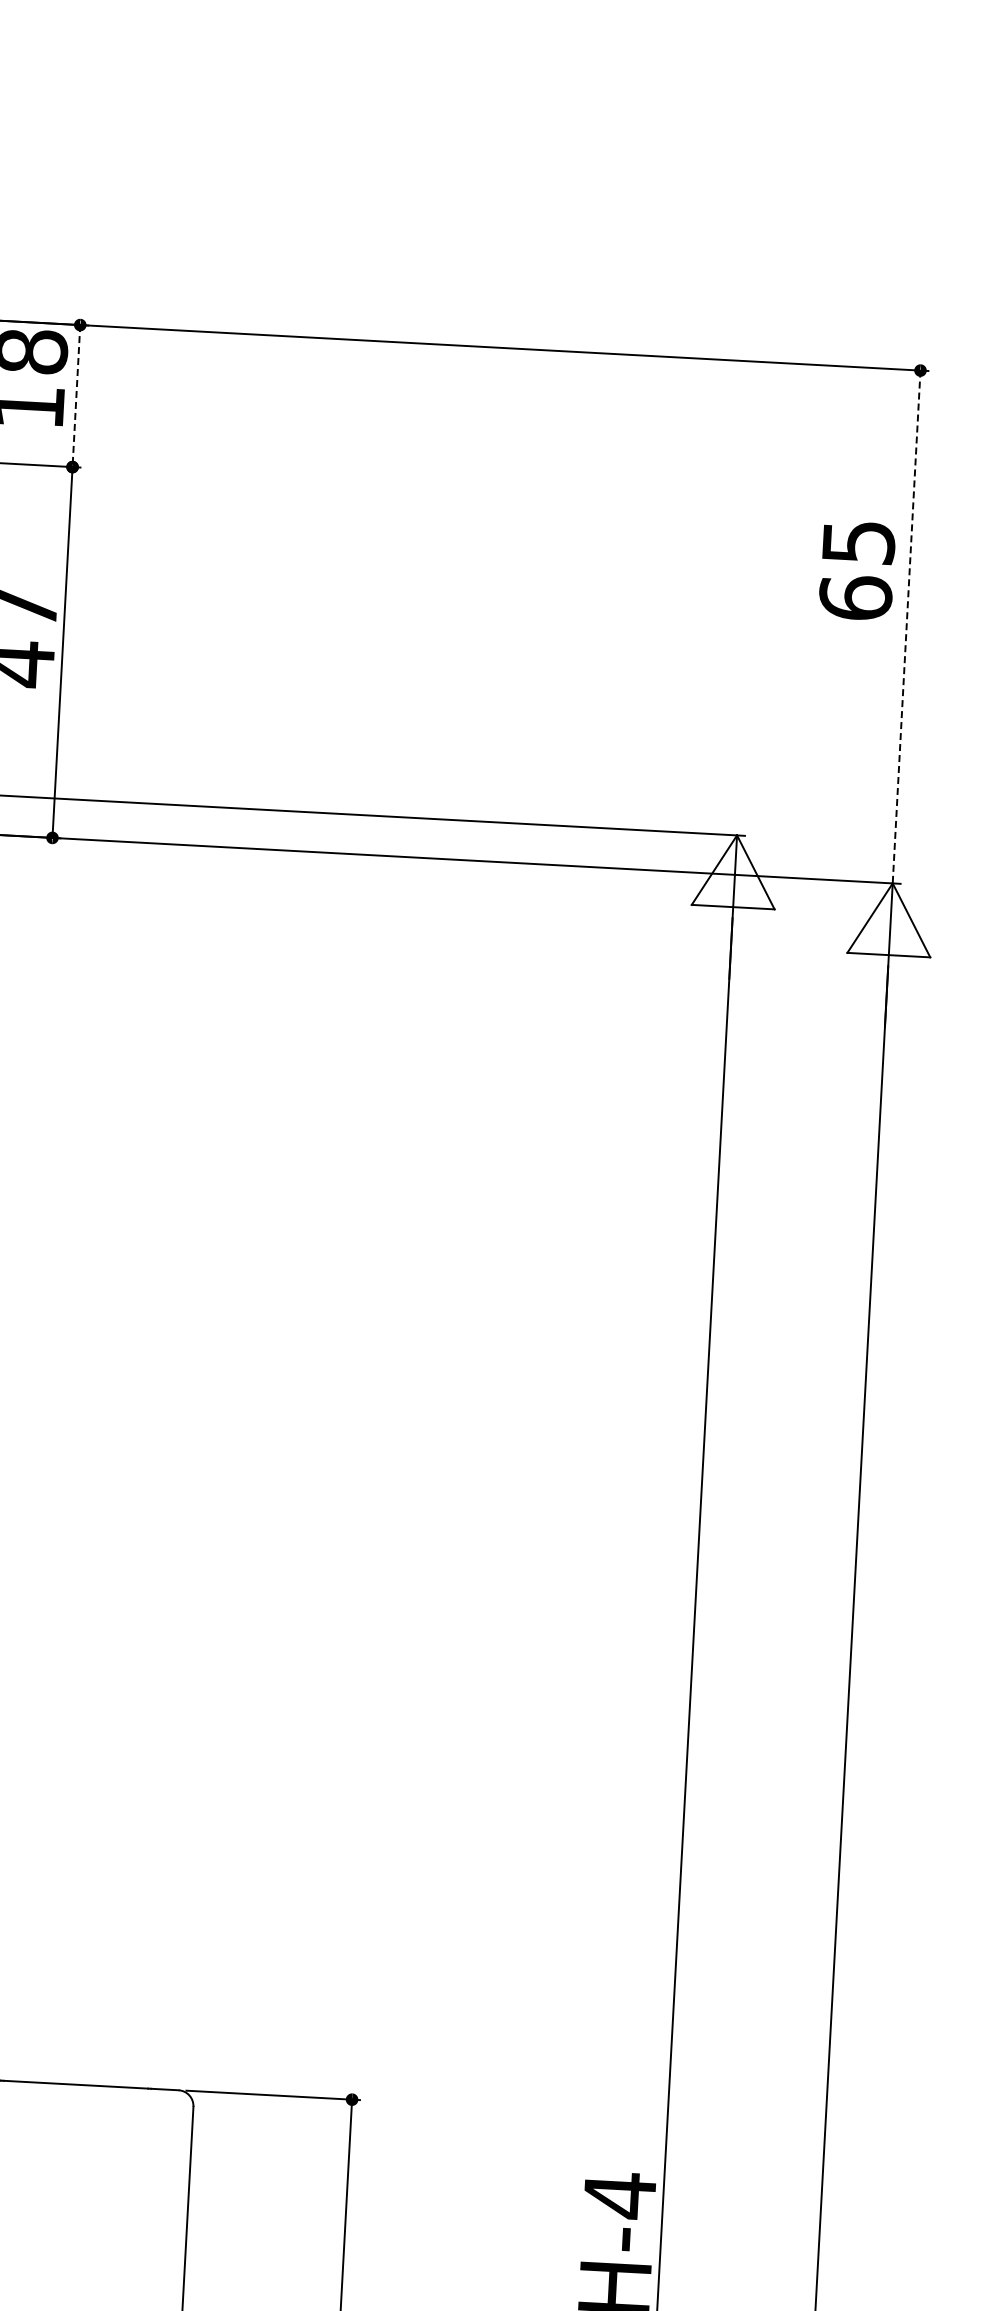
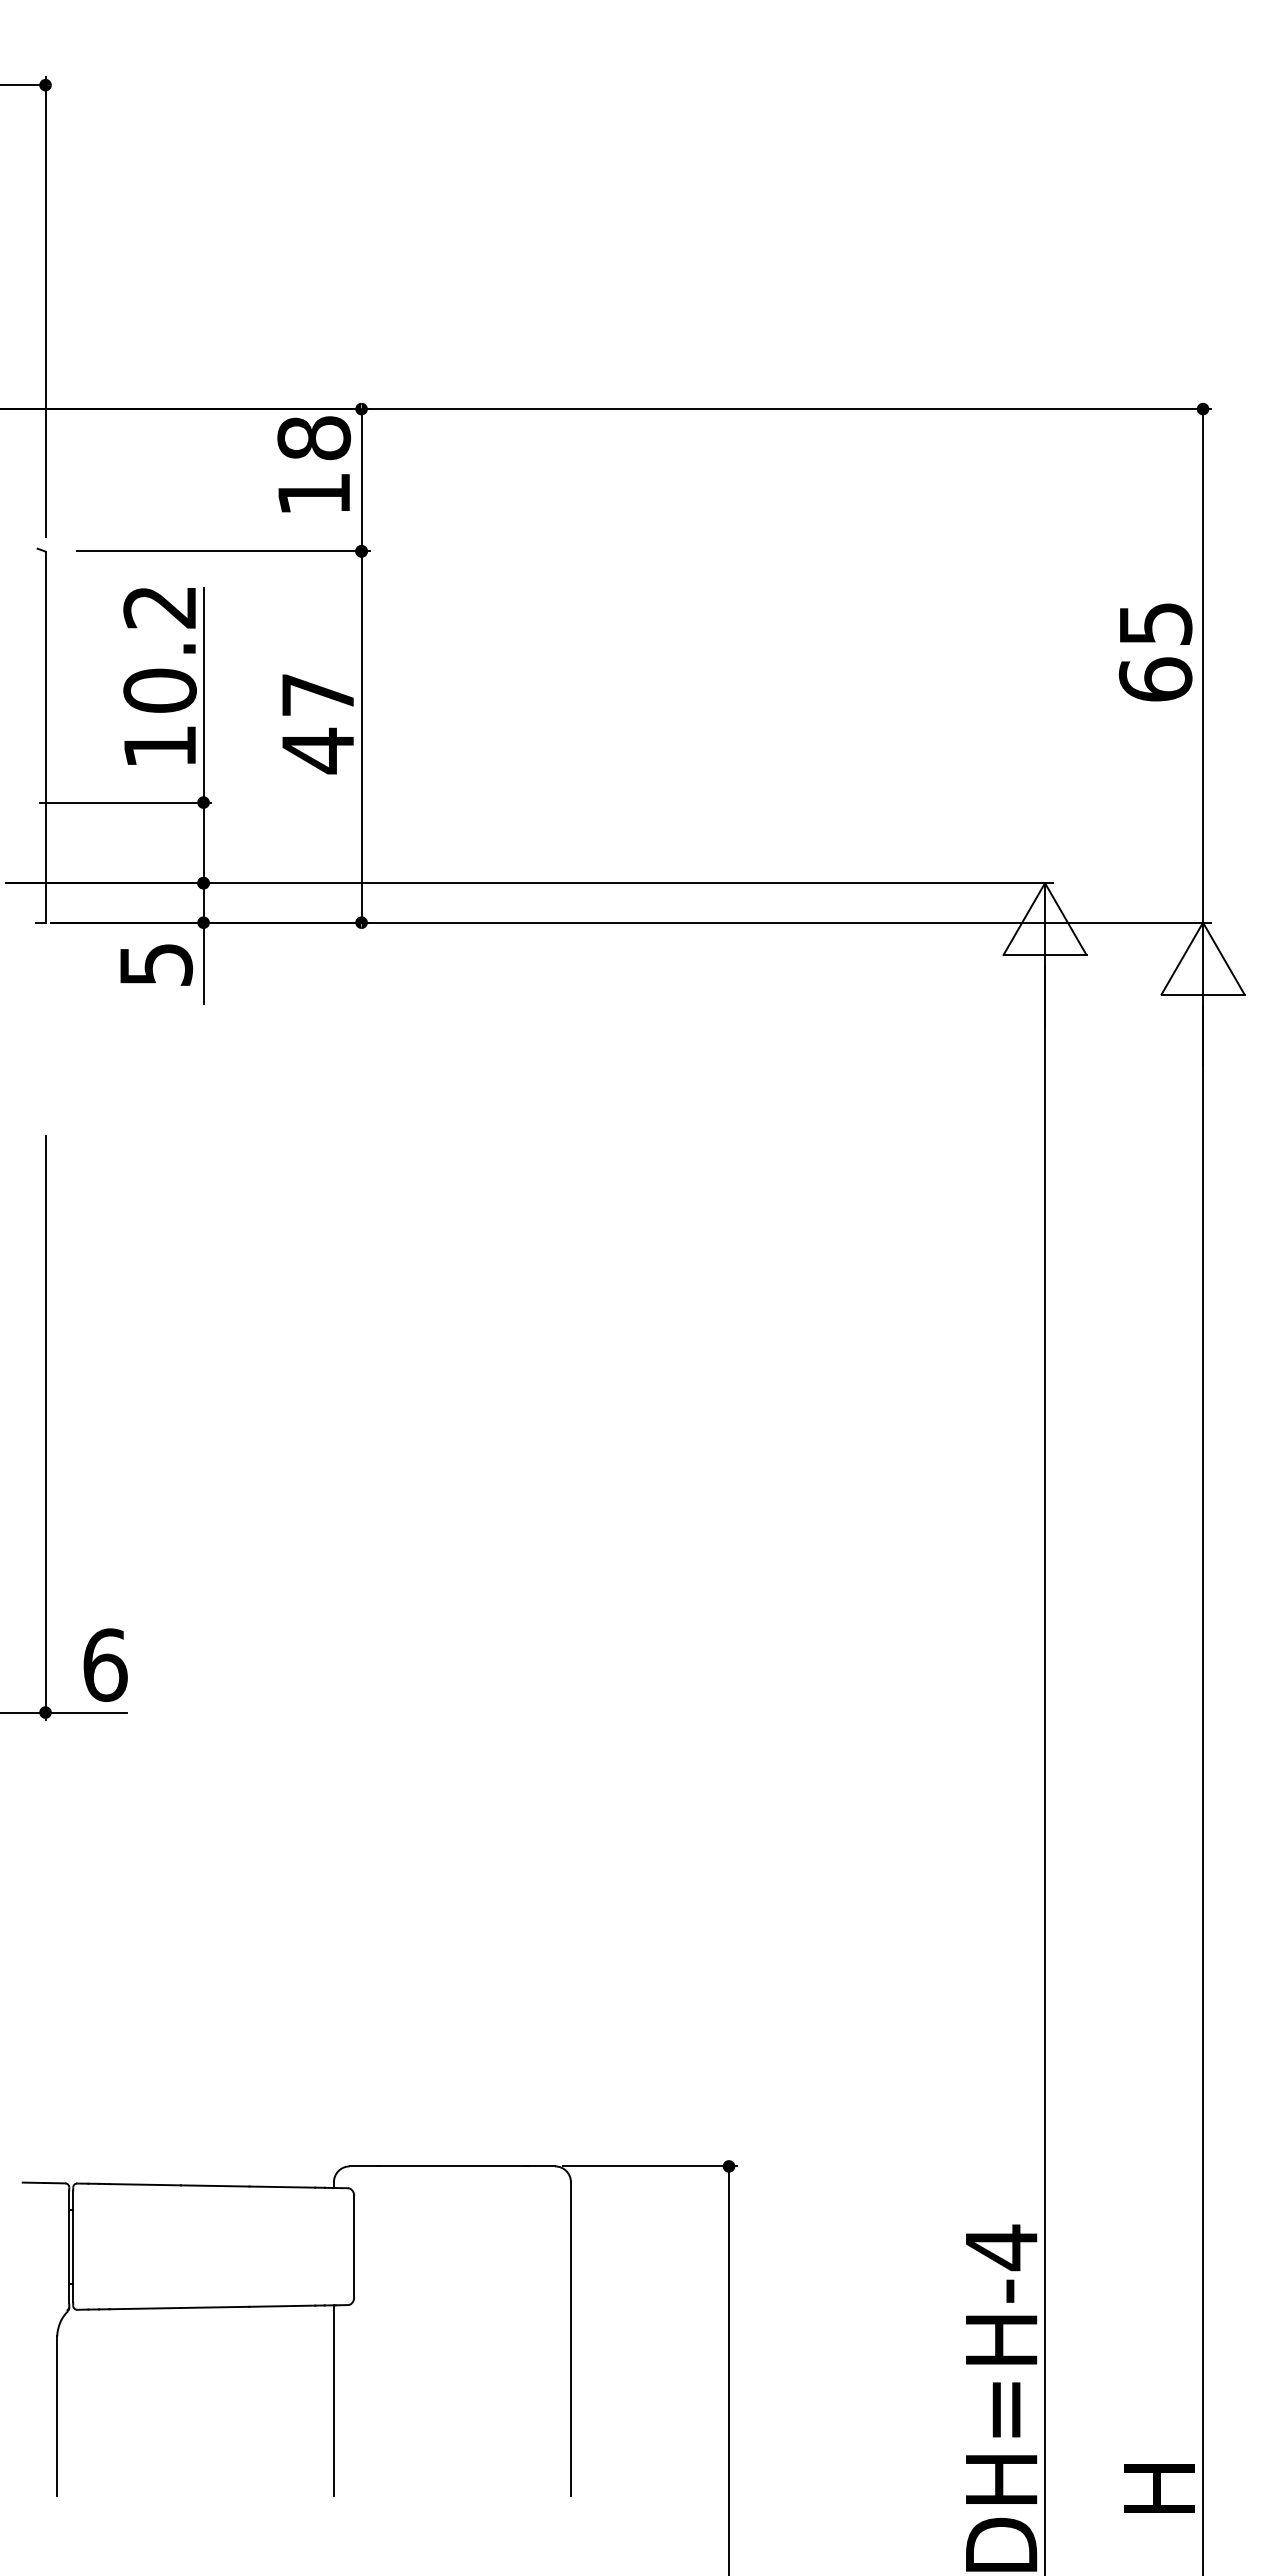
line: (76, 396) -> (361, 480), dashed -> solid
text: (857, 570) -> (1155, 652), moved
line: (907, 626) -> (1203, 665), dashed -> solid

